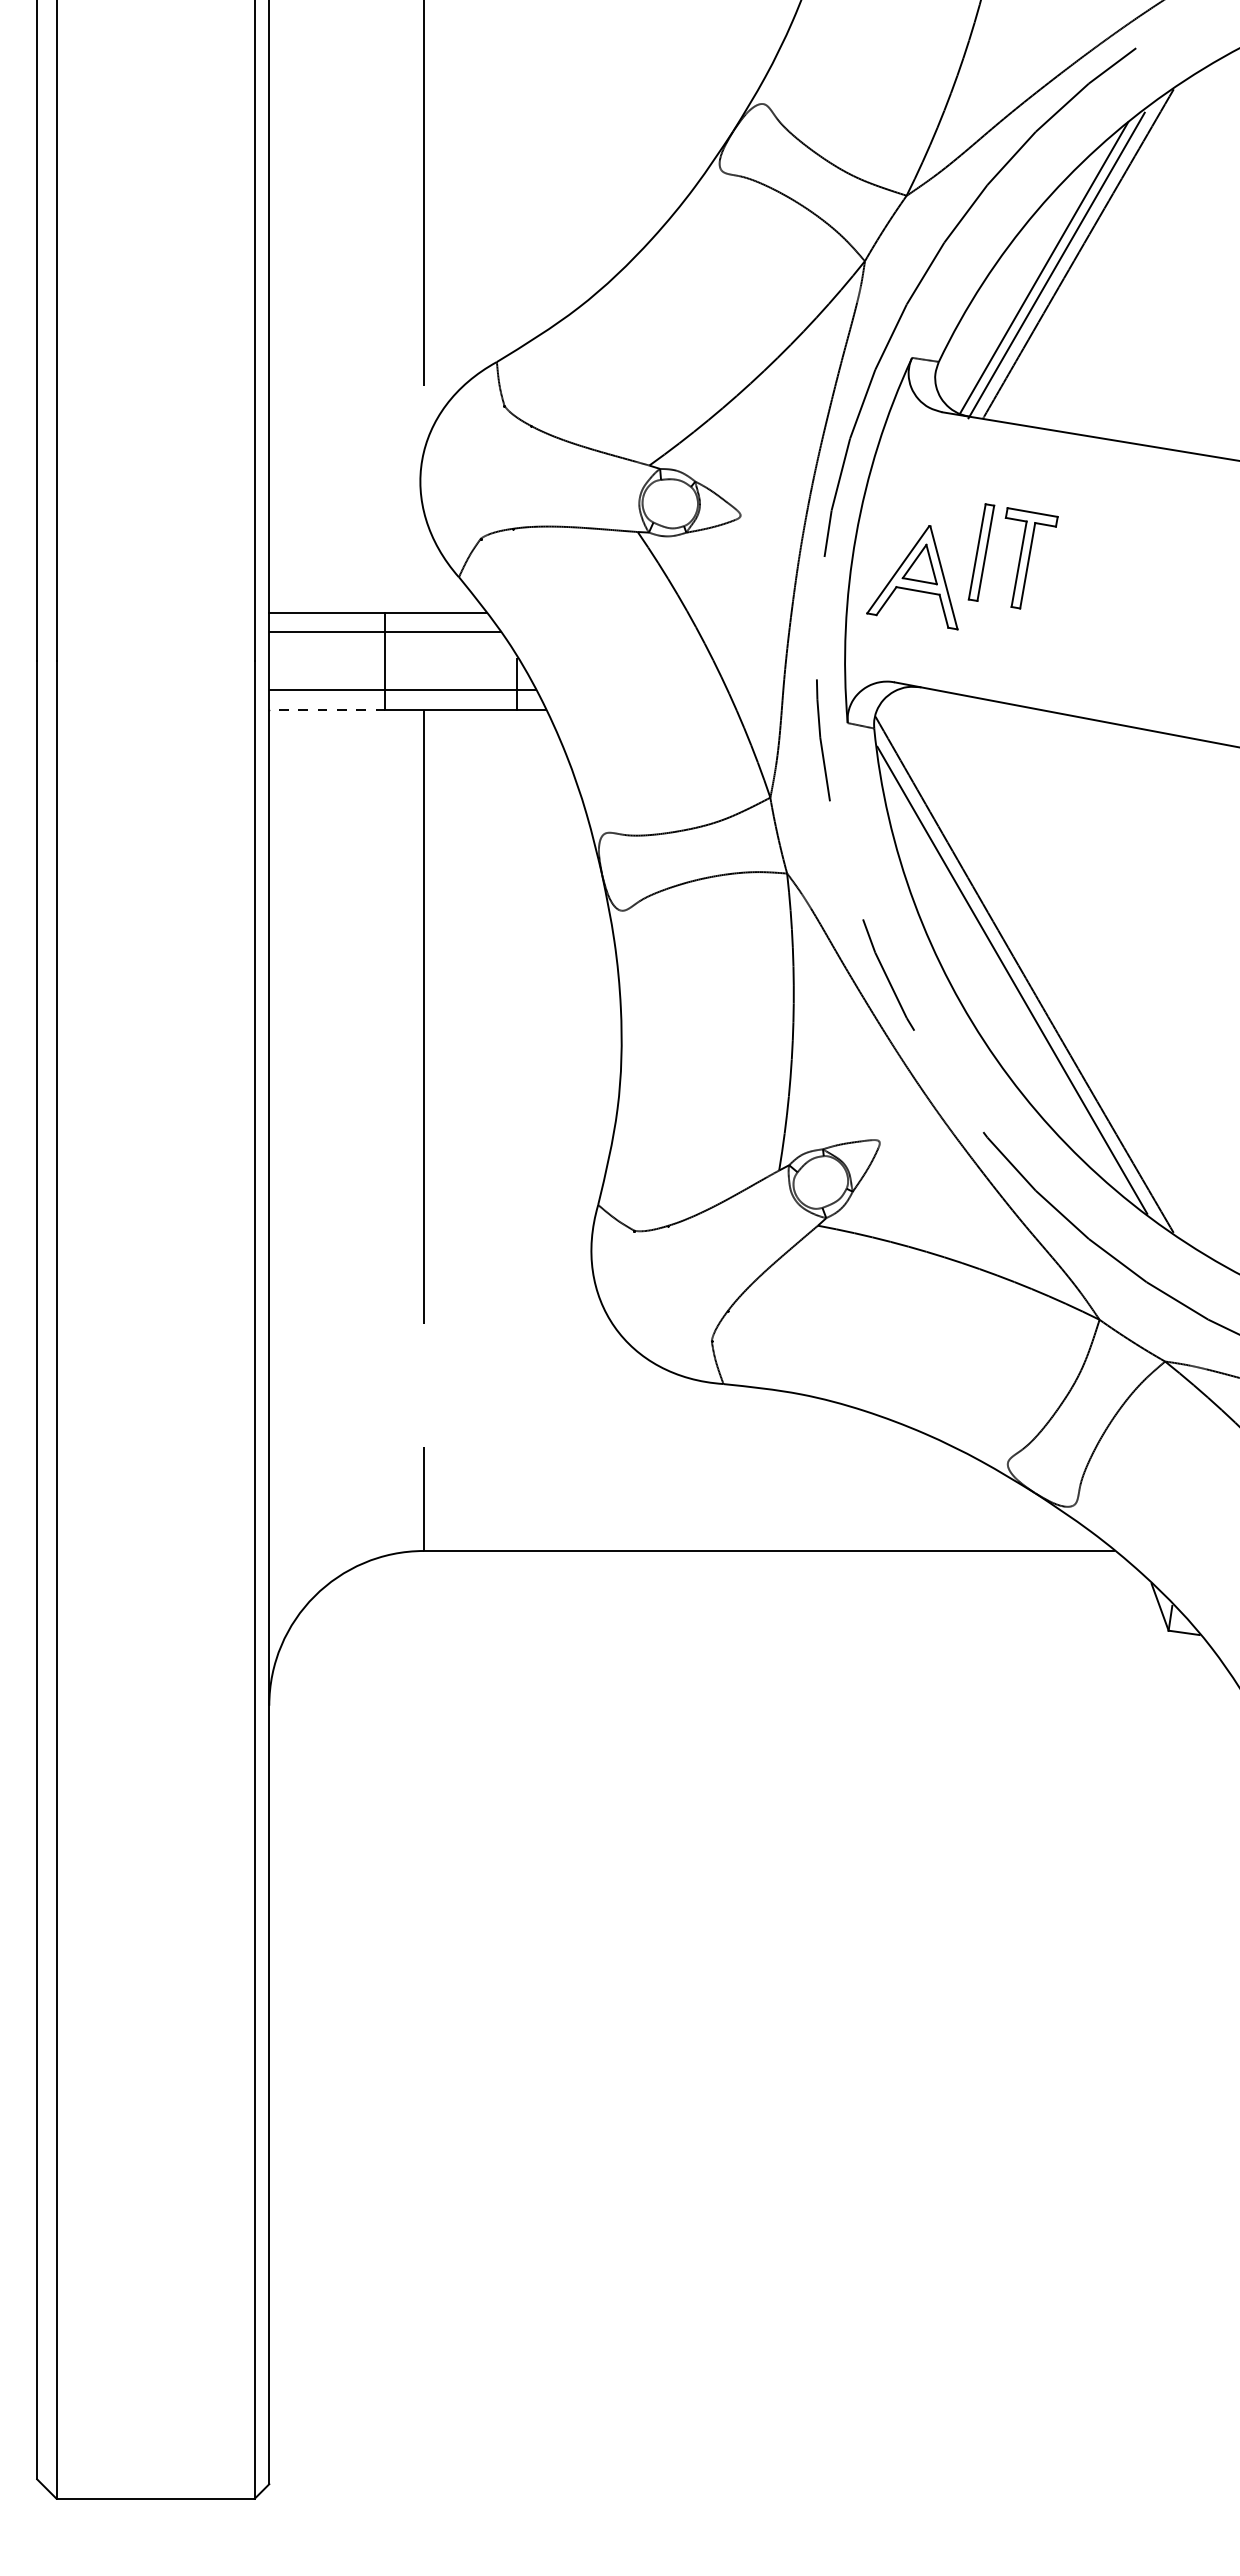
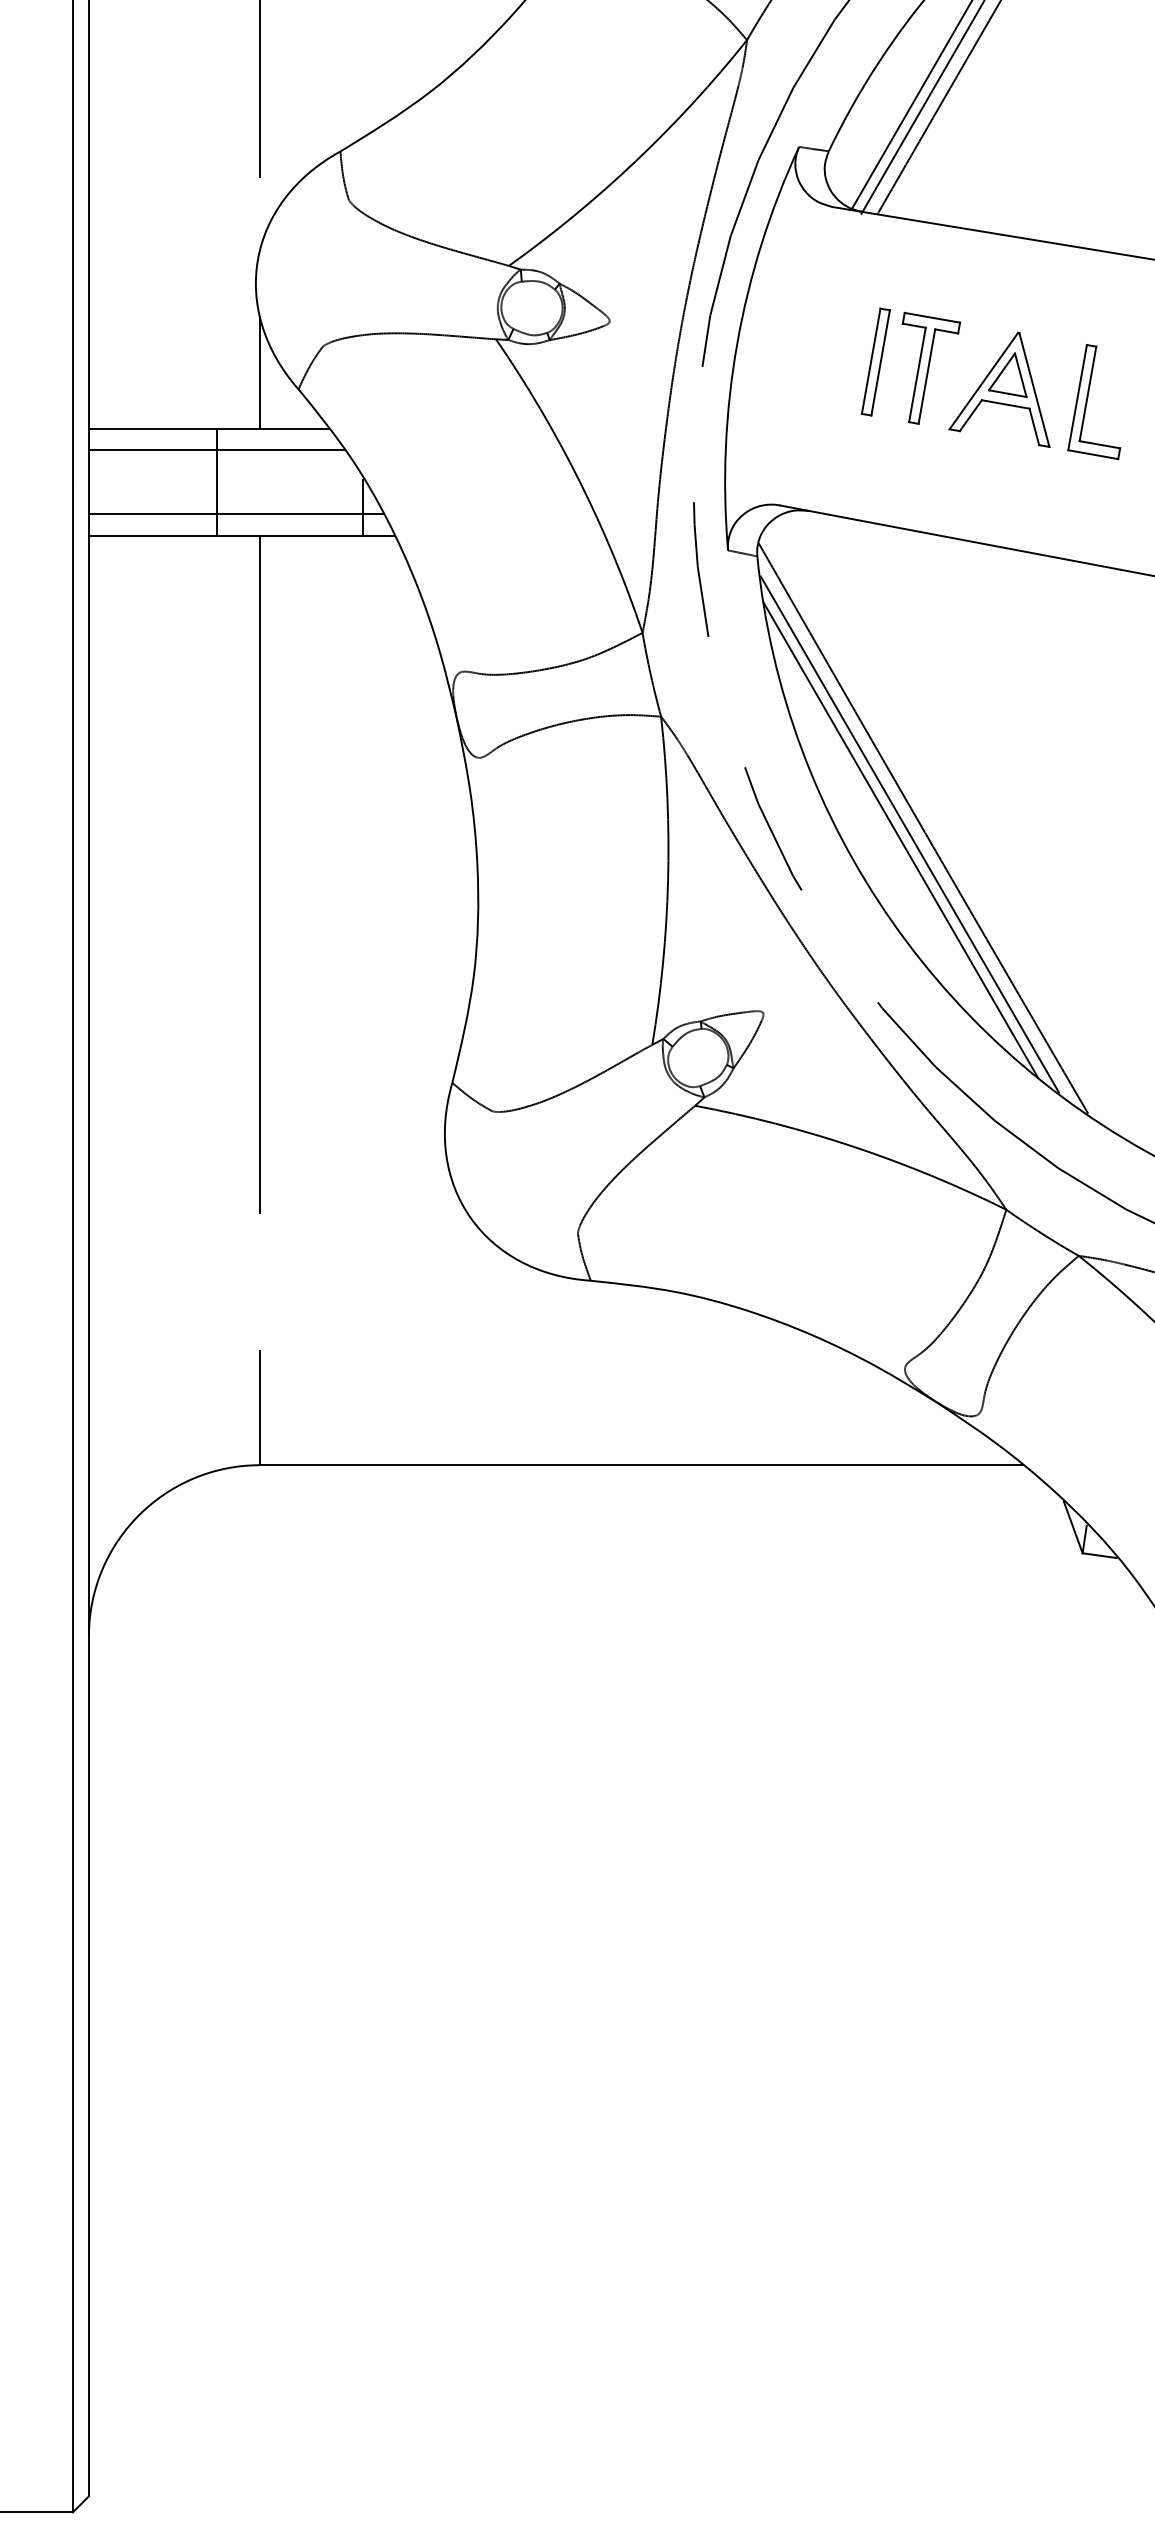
line: (424, 561) -> (260, 371), added
part: (912, 577) -> (999, 389), moved
part: (1178, 588) -> (1093, 401), added
line: (326, 709) -> (152, 535), dashed -> solid
line: (1003, 985) -> (900, 840), added

